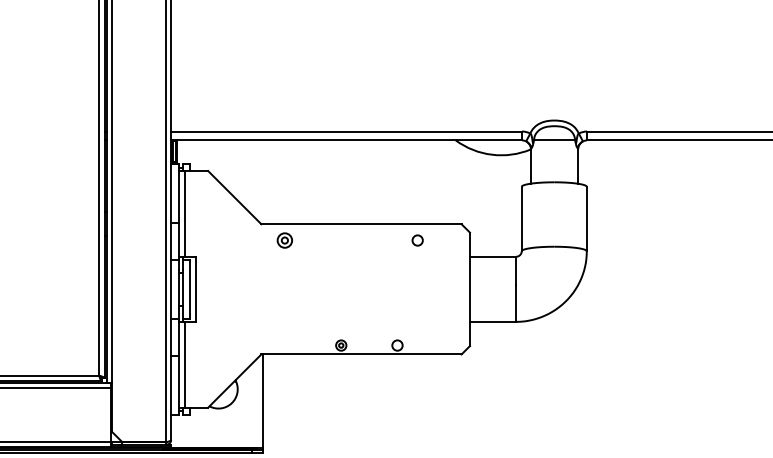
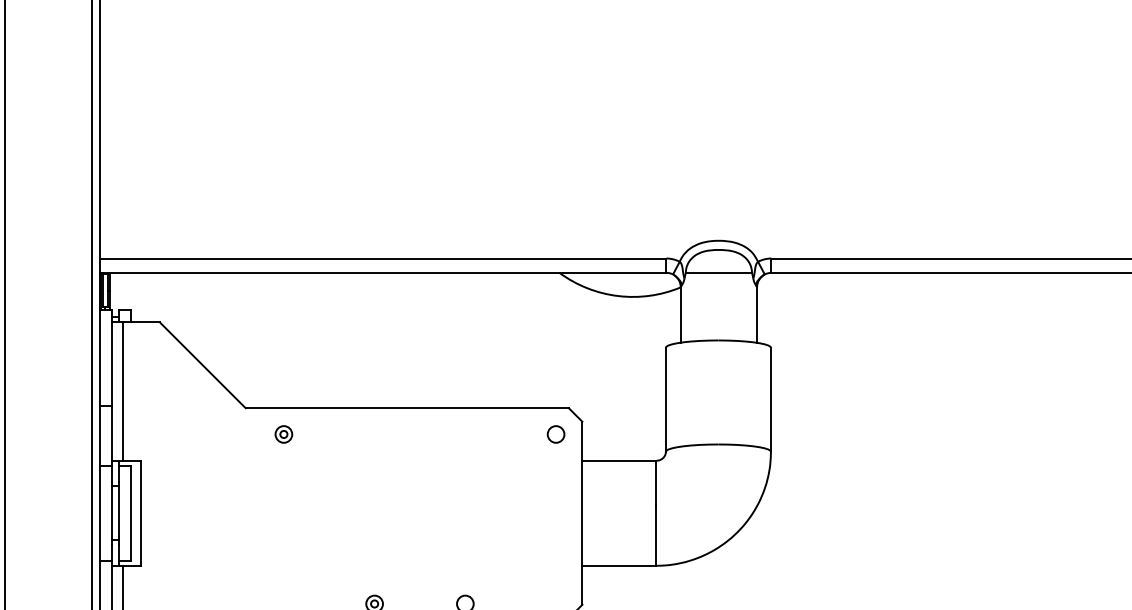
part: (285, 240) -> (284, 434), size x0.71
circle: (417, 240) -> (555, 434), moved

